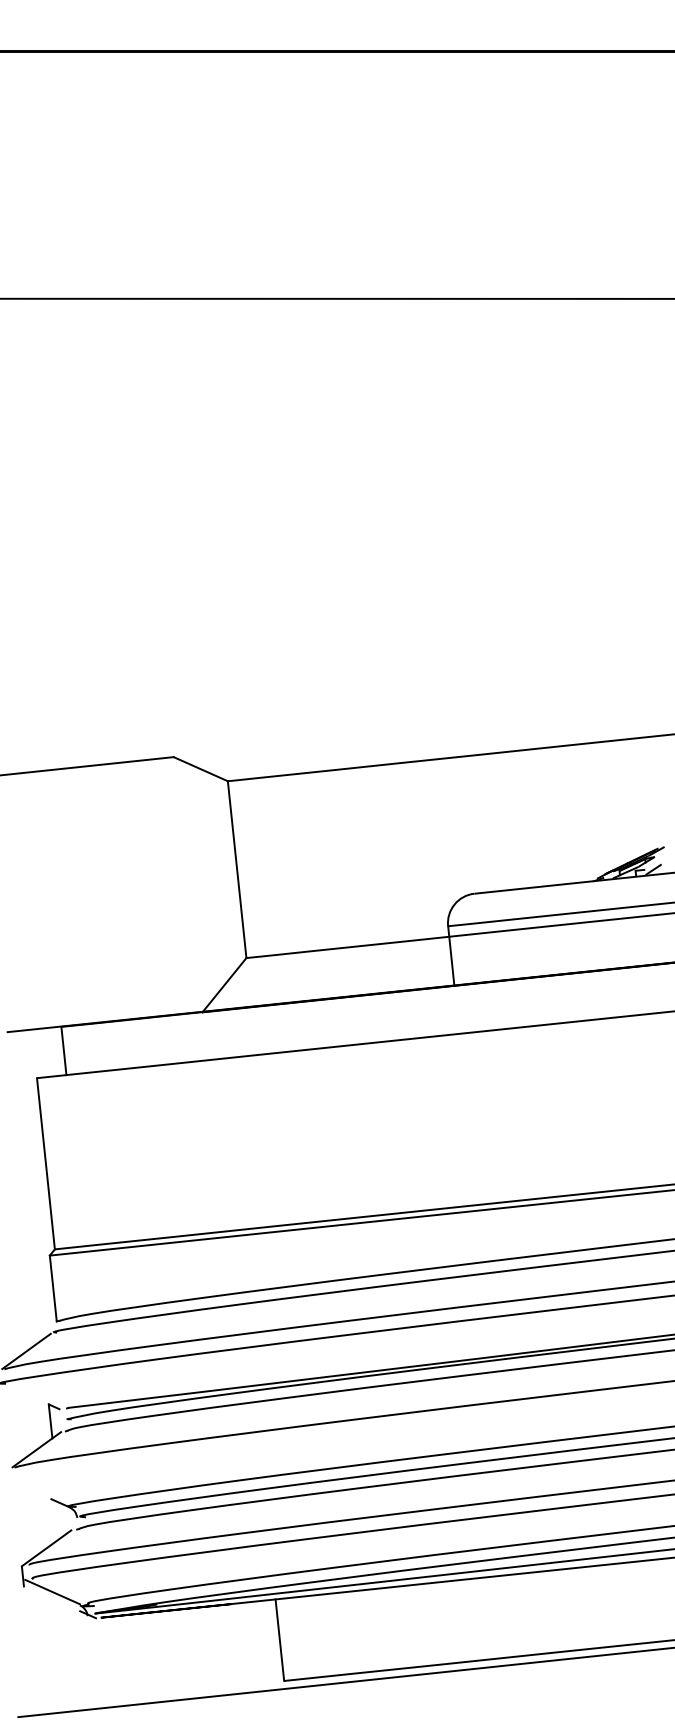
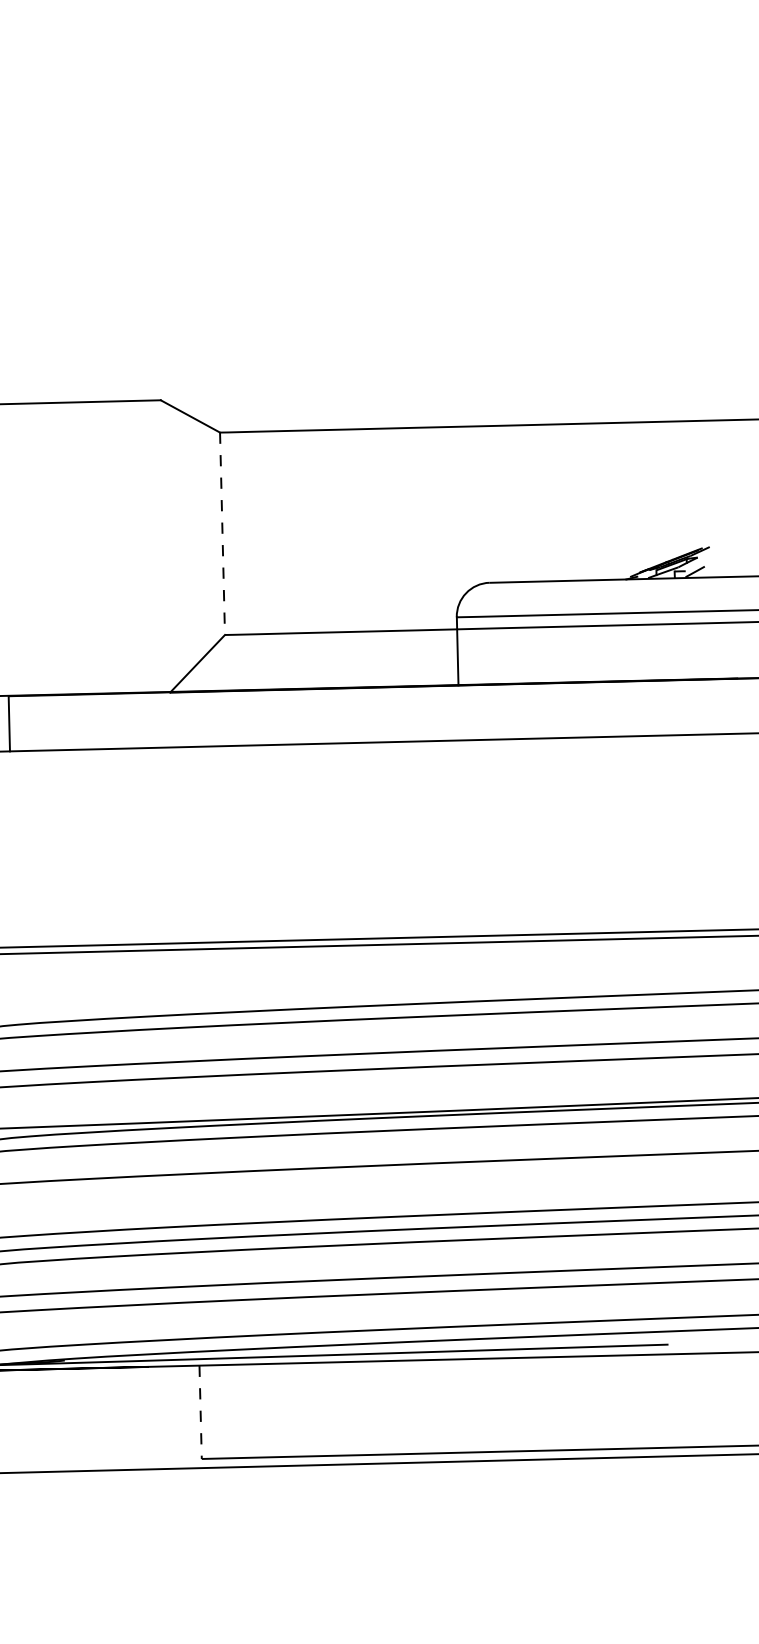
line: (237, 869) -> (222, 533), solid -> dashed
line: (279, 1640) -> (200, 1412), solid -> dashed

